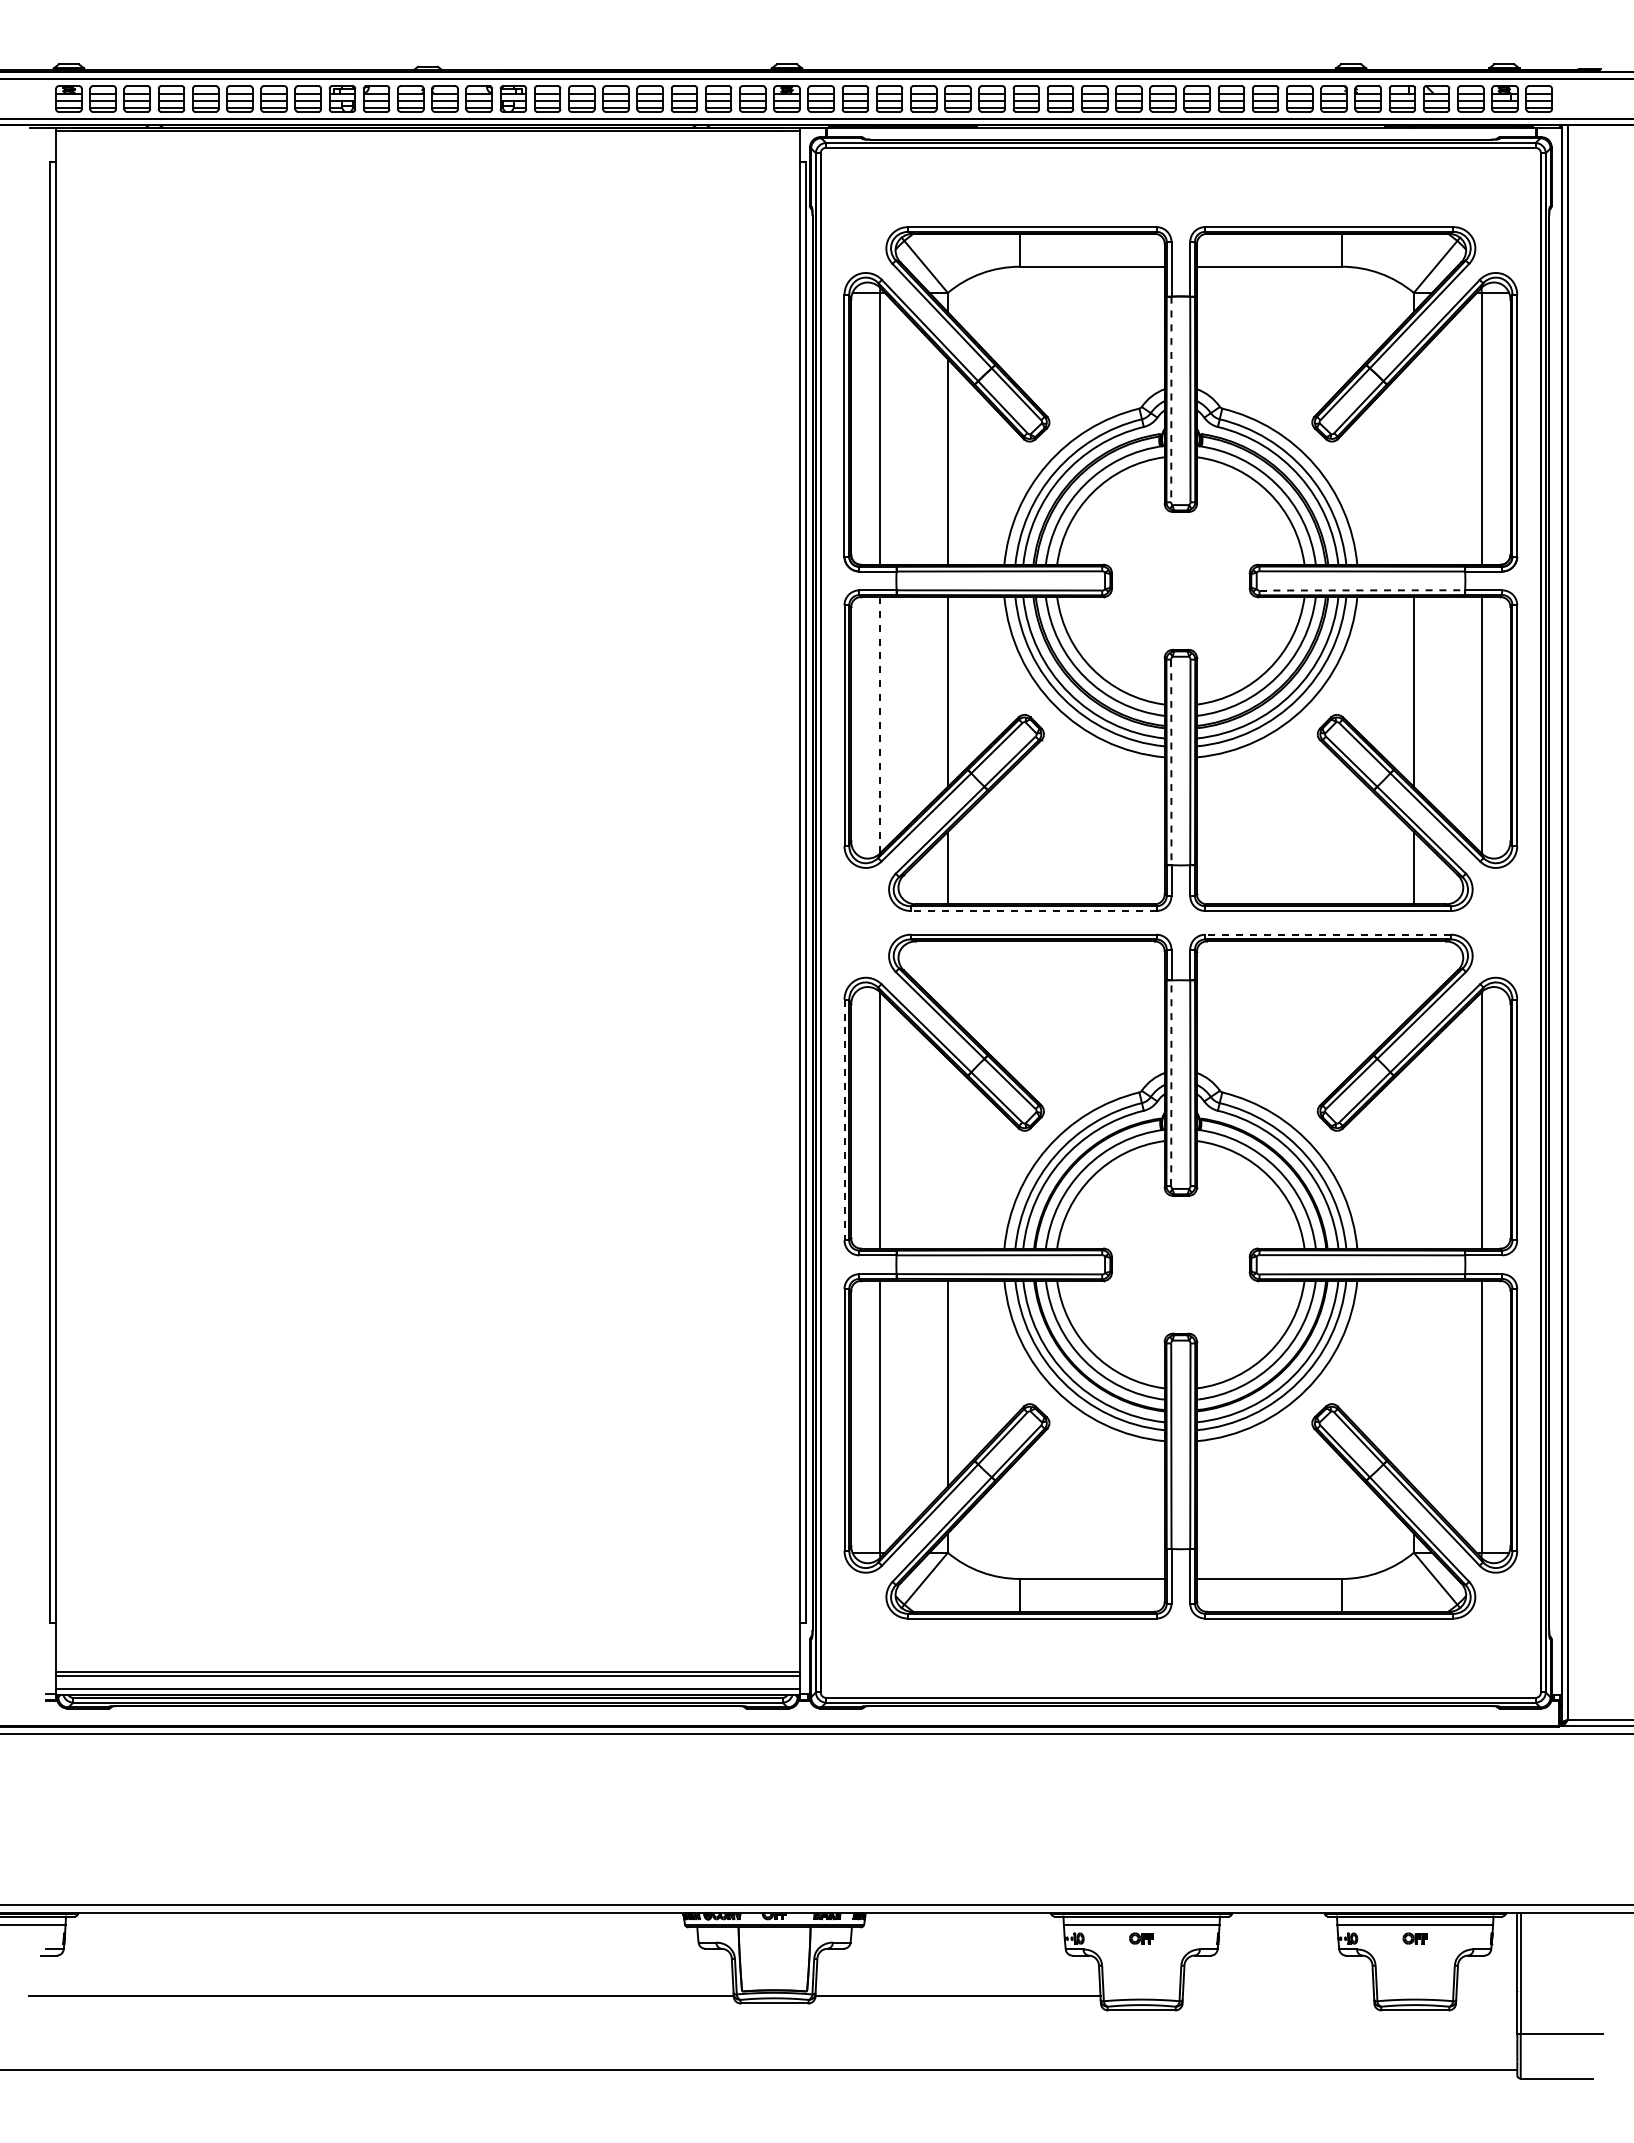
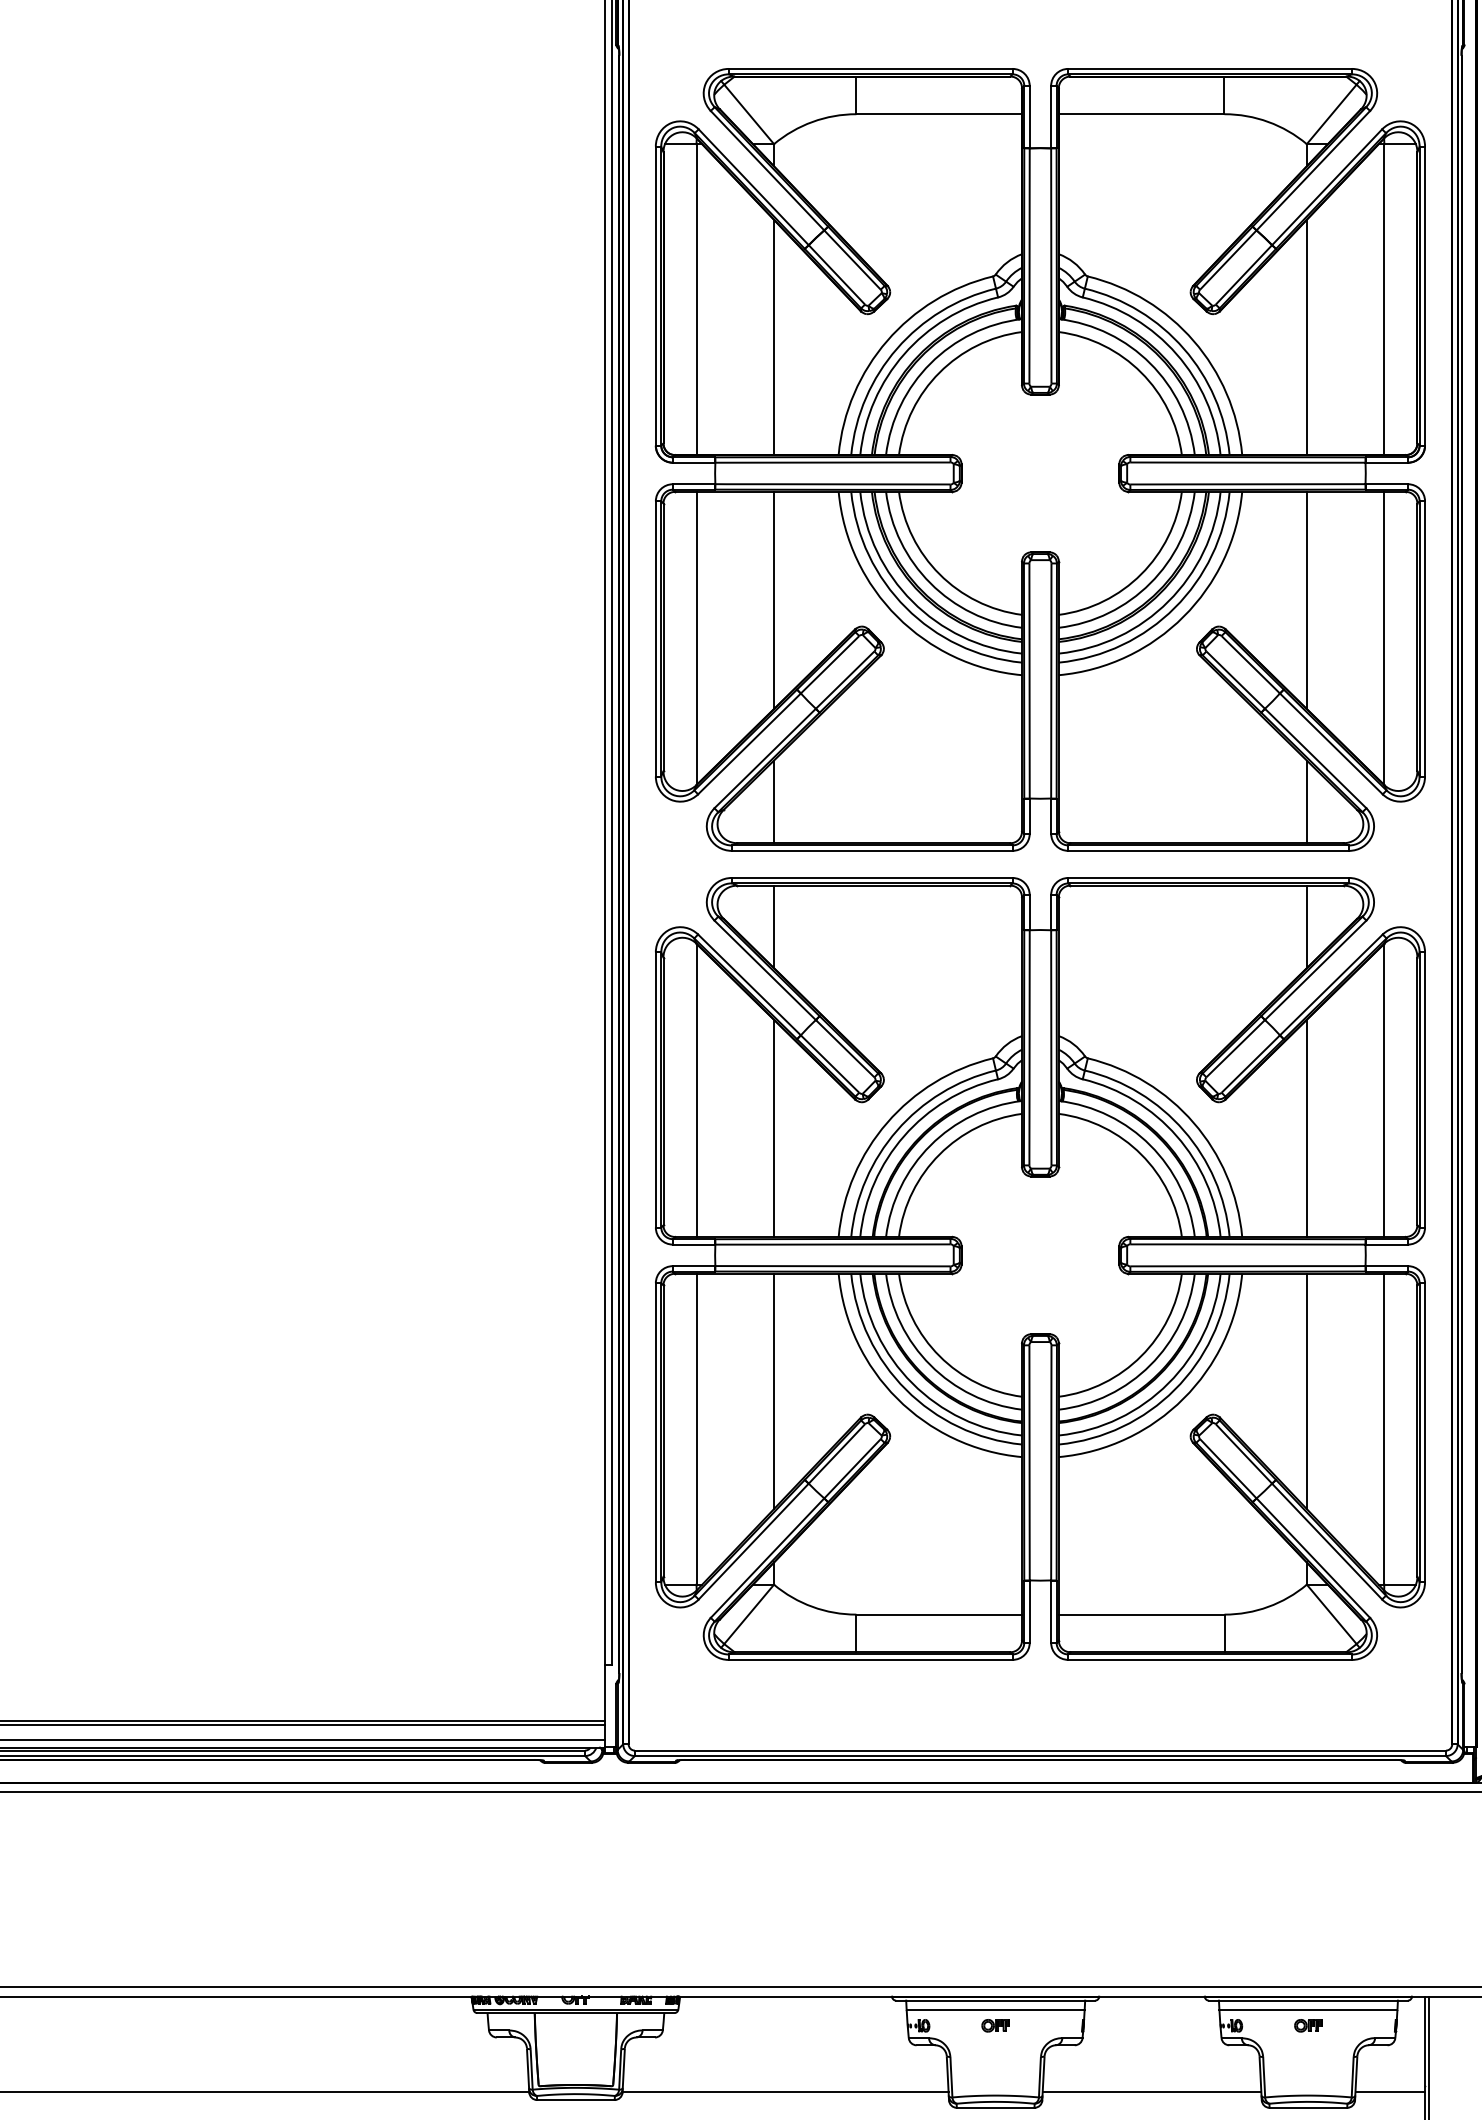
line: (1171, 398) -> (1029, 264), dashed -> solid
line: (1413, 461) -> (1306, 336), added
line: (1361, 590) -> (1246, 484), dashed -> solid
line: (880, 725) -> (697, 638), dashed -> solid
line: (1171, 761) -> (1029, 679), dashed -> solid
line: (1033, 910) -> (871, 850), dashed -> solid
line: (1327, 934) -> (1208, 877), dashed -> solid
line: (947, 977) -> (773, 926), added
line: (1413, 977) -> (1306, 926), added
line: (1171, 1084) -> (1029, 1049), dashed -> solid
line: (844, 1120) -> (655, 1090), dashed -> solid
line: (947, 1153) -> (773, 1128), added
line: (1413, 1153) -> (1306, 1128), added
line: (1413, 1383) -> (1306, 1391), added
line: (1278, 1996) -> (1152, 2092), added
line: (1486, 1996) -> (1389, 2092), added

